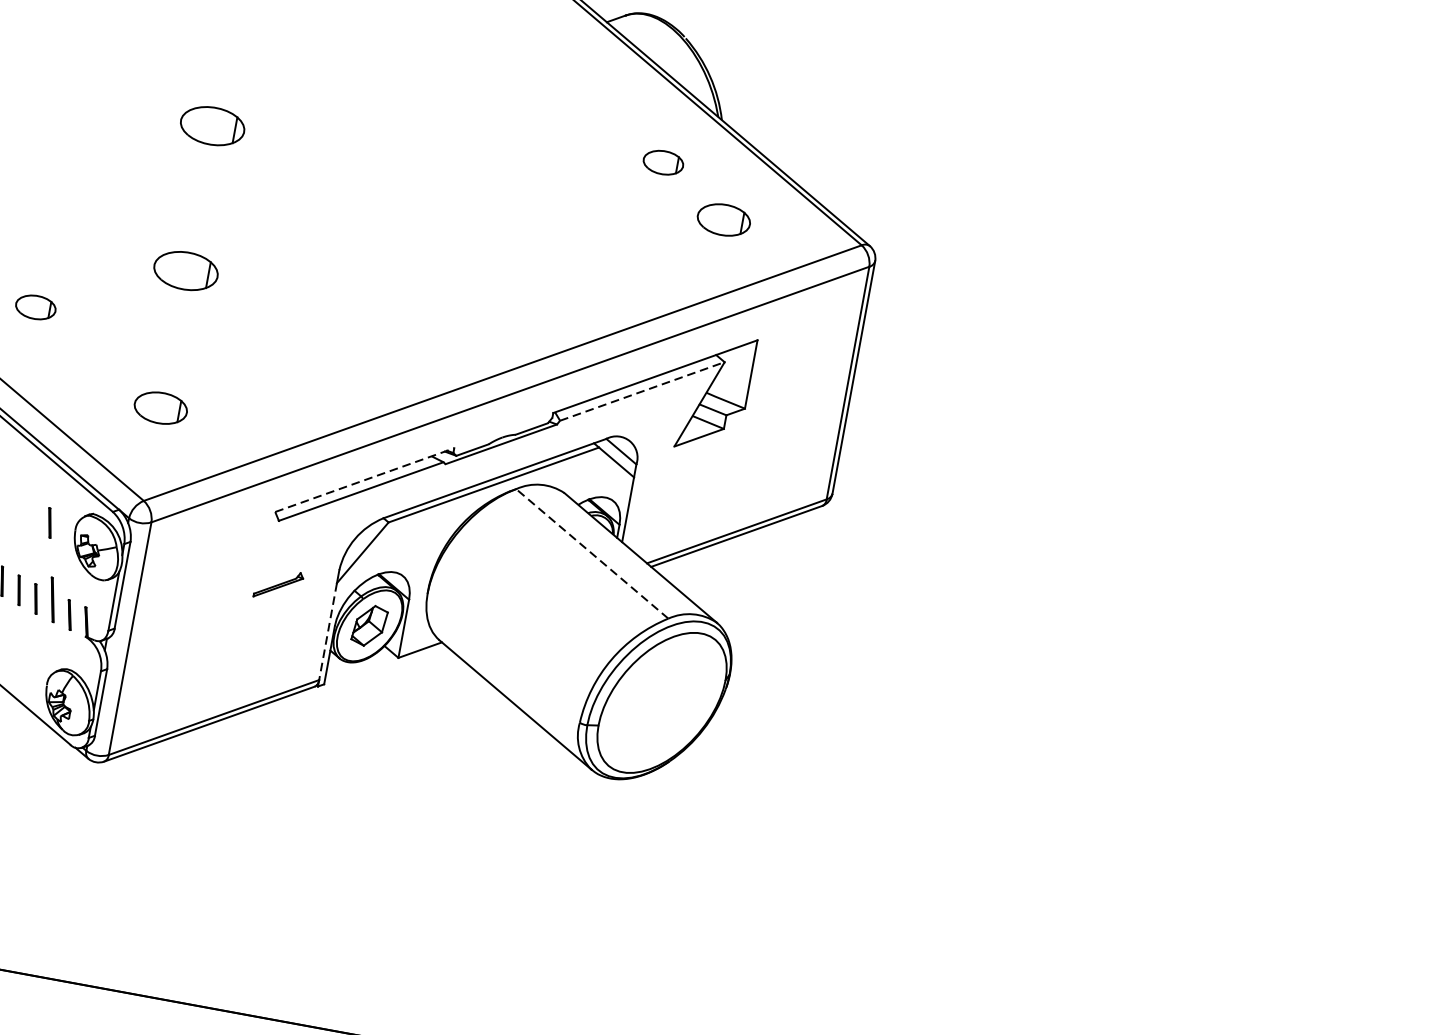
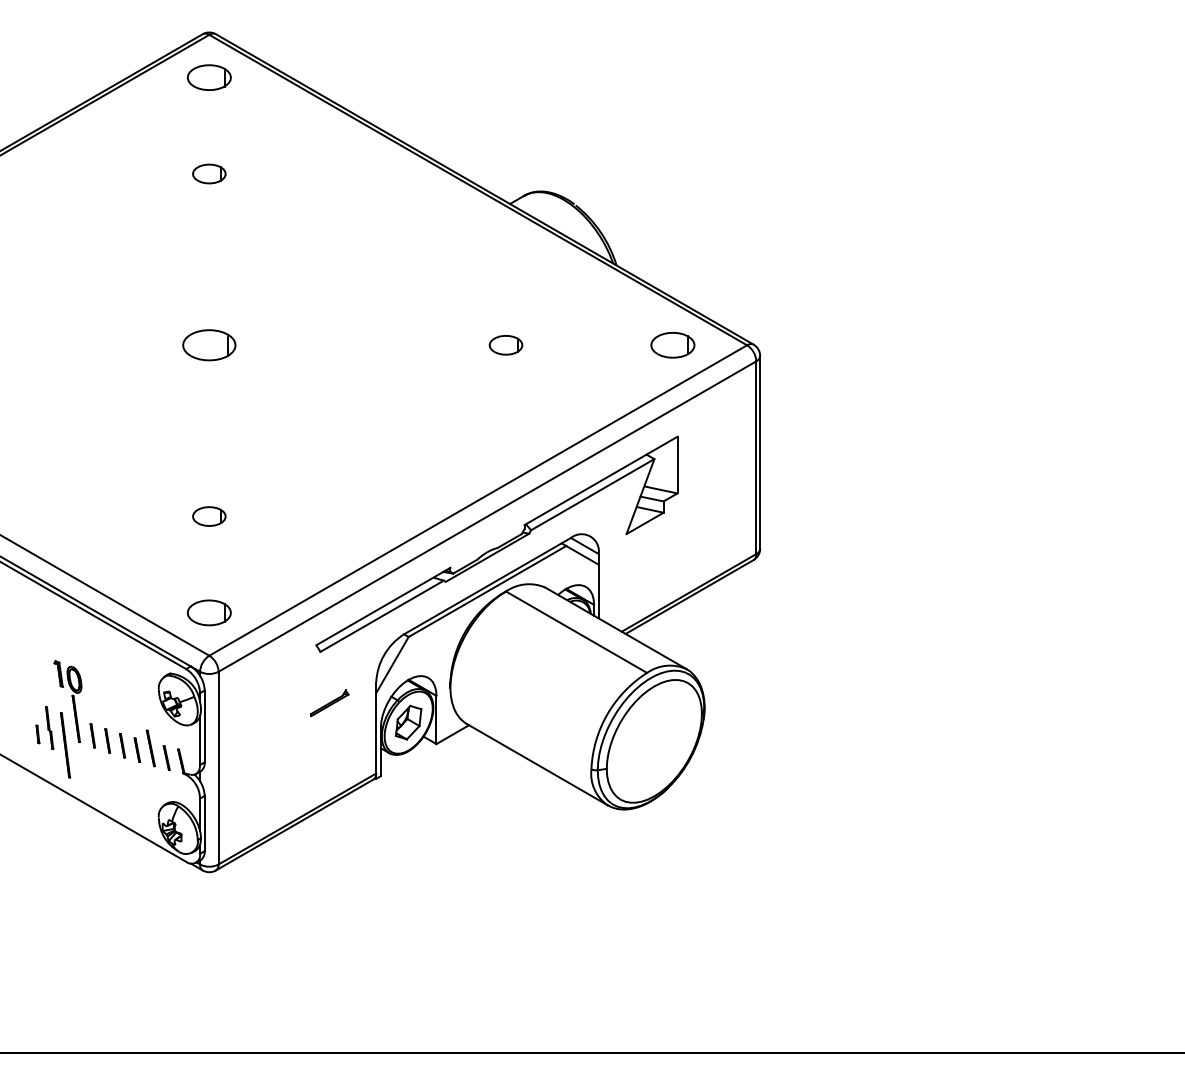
part: (662, 162) -> (505, 345), moved
part: (723, 220) -> (672, 345), moved
part: (186, 271) -> (209, 465), removed
part: (36, 307) -> (209, 516), moved
line: (643, 391) -> (593, 494), dashed -> solid
part: (159, 407) -> (208, 612), moved
line: (364, 480) -> (383, 606), dashed -> solid
line: (50, 522) -> (137, 686), removed
line: (592, 553) -> (576, 631), dashed -> solid
line: (328, 631) -> (376, 733), dashed -> solid

